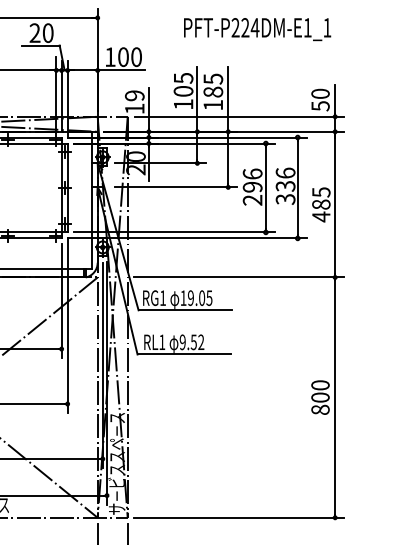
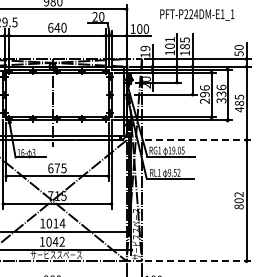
text: (257, 28) -> (197, 14), moved
text: (182, 77) -> (169, 39), 105 -> 101
line: (239, 278) -> (198, 140), solid -> dashed
text: (319, 385) -> (238, 194), 800 -> 802
line: (239, 518) -> (198, 261), solid -> dashed

